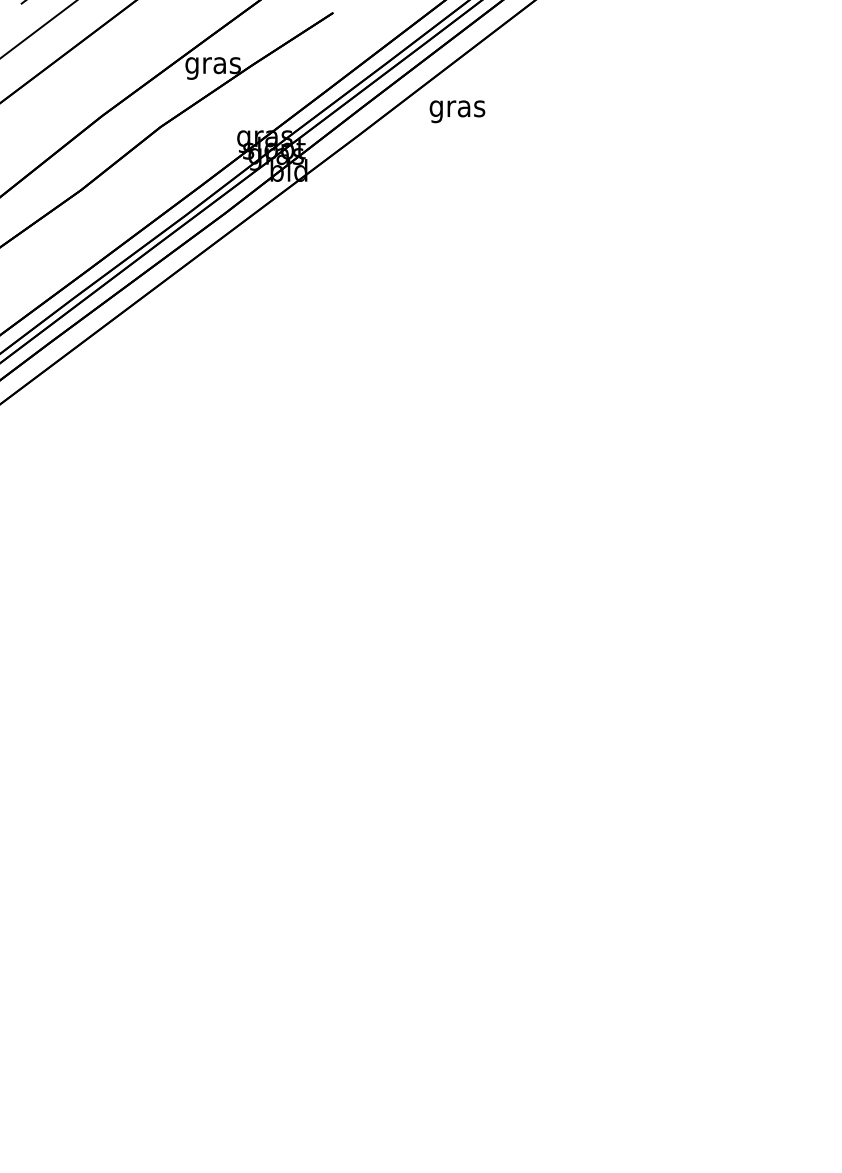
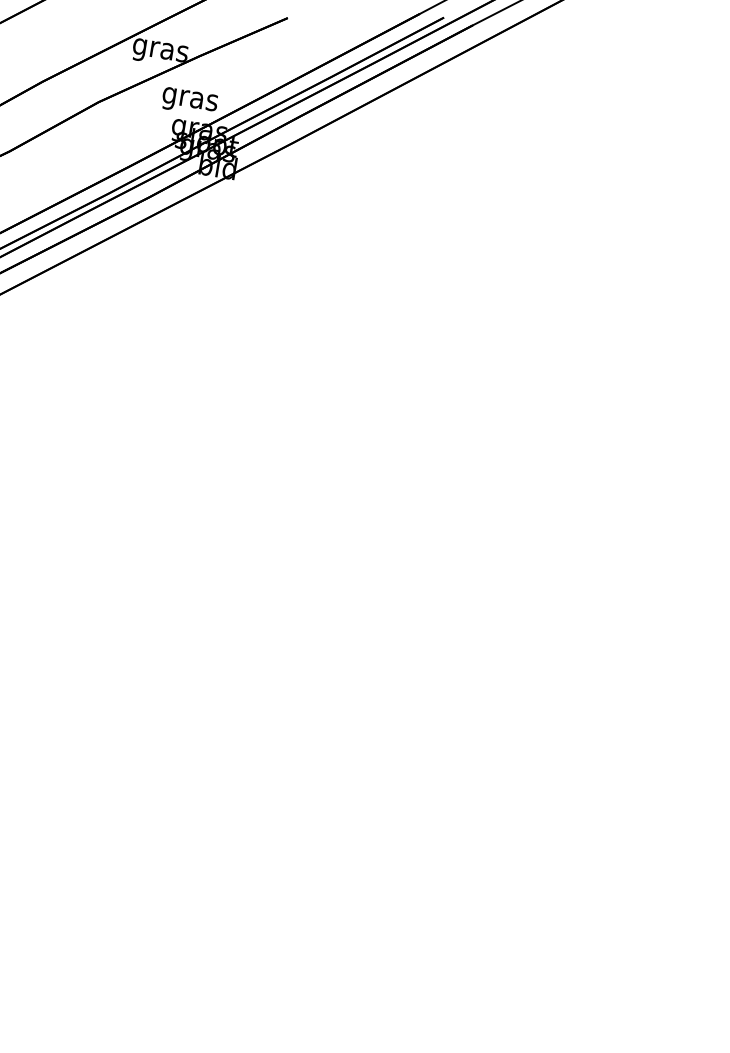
text: (457, 111) -> (189, 101), moved

